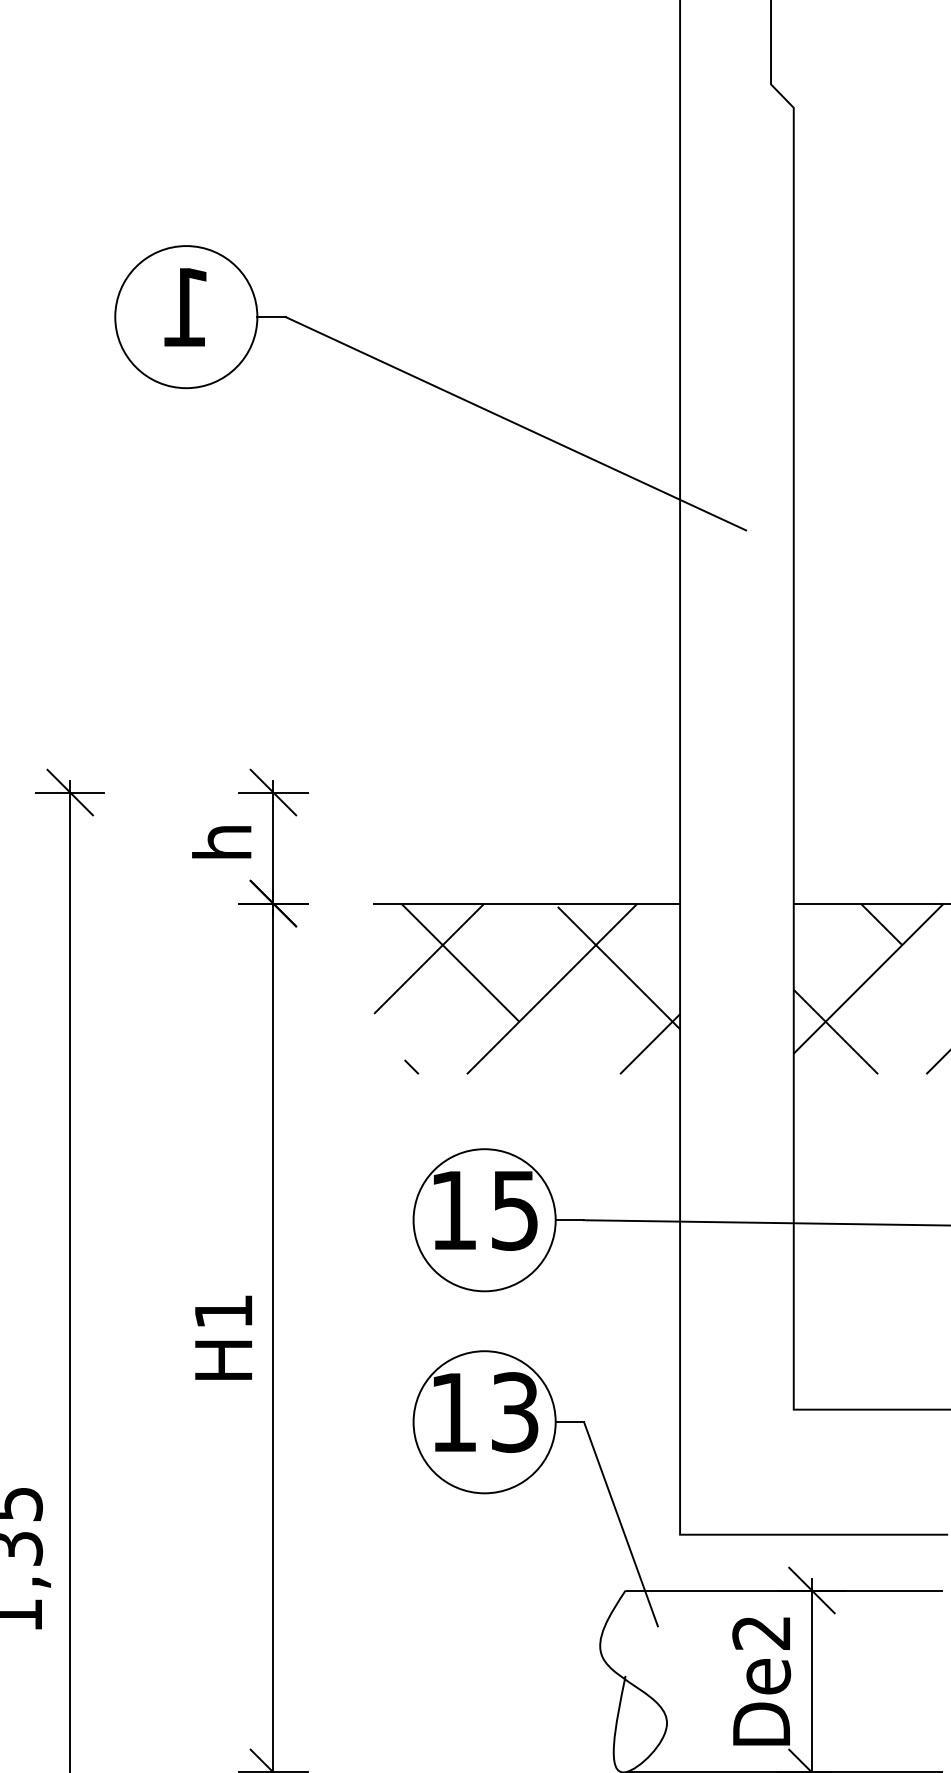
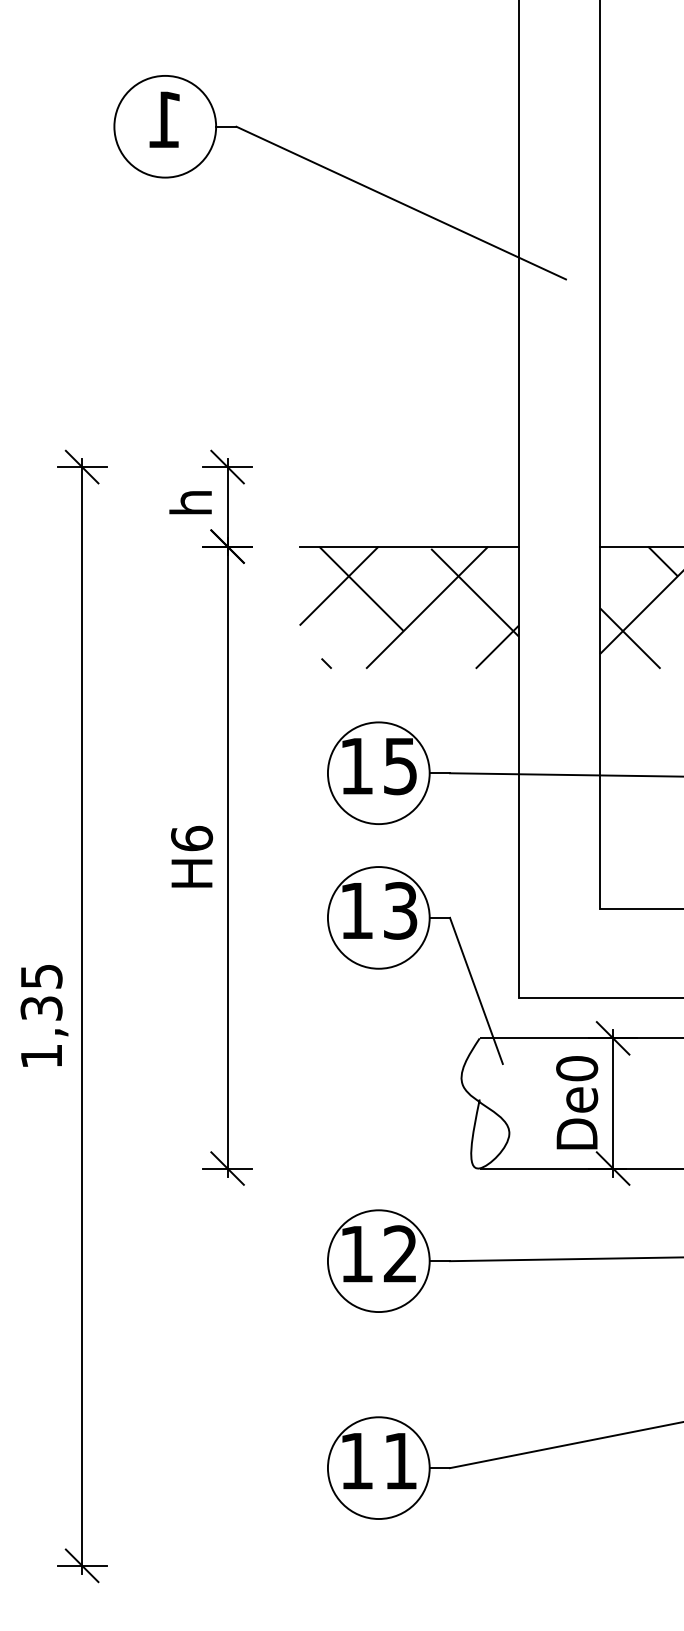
text: (224, 1311) -> (192, 838), H1 -> H6
text: (762, 1632) -> (577, 1068), De2 -> De0

